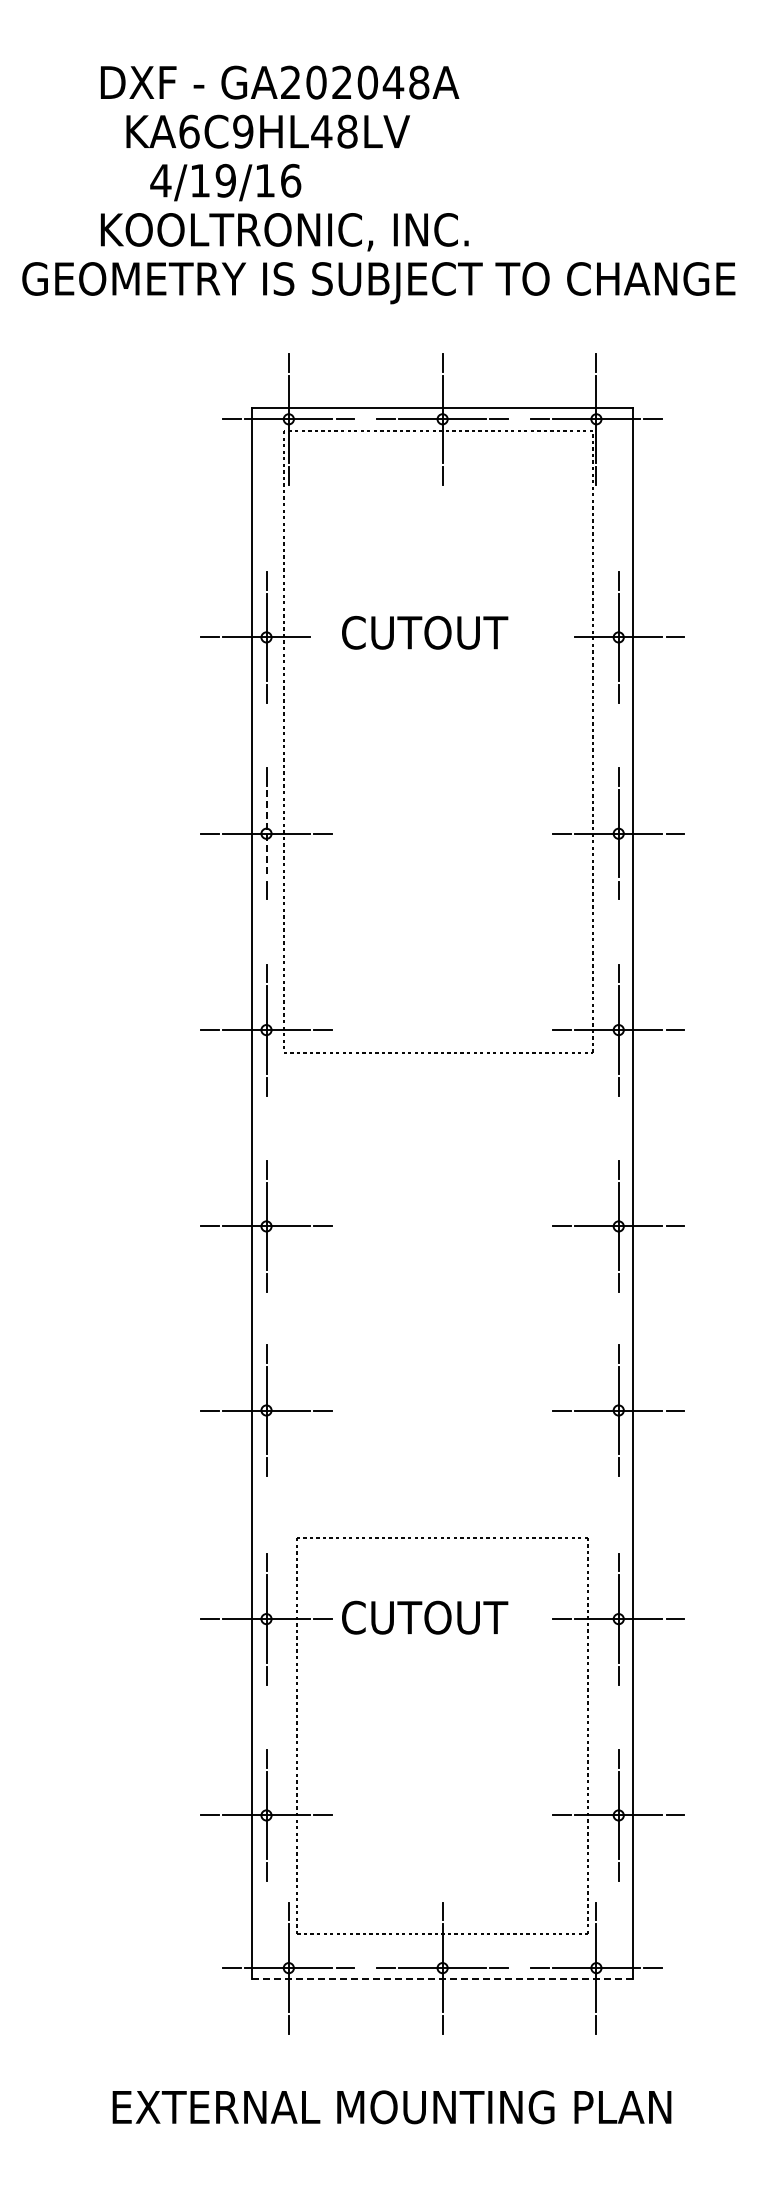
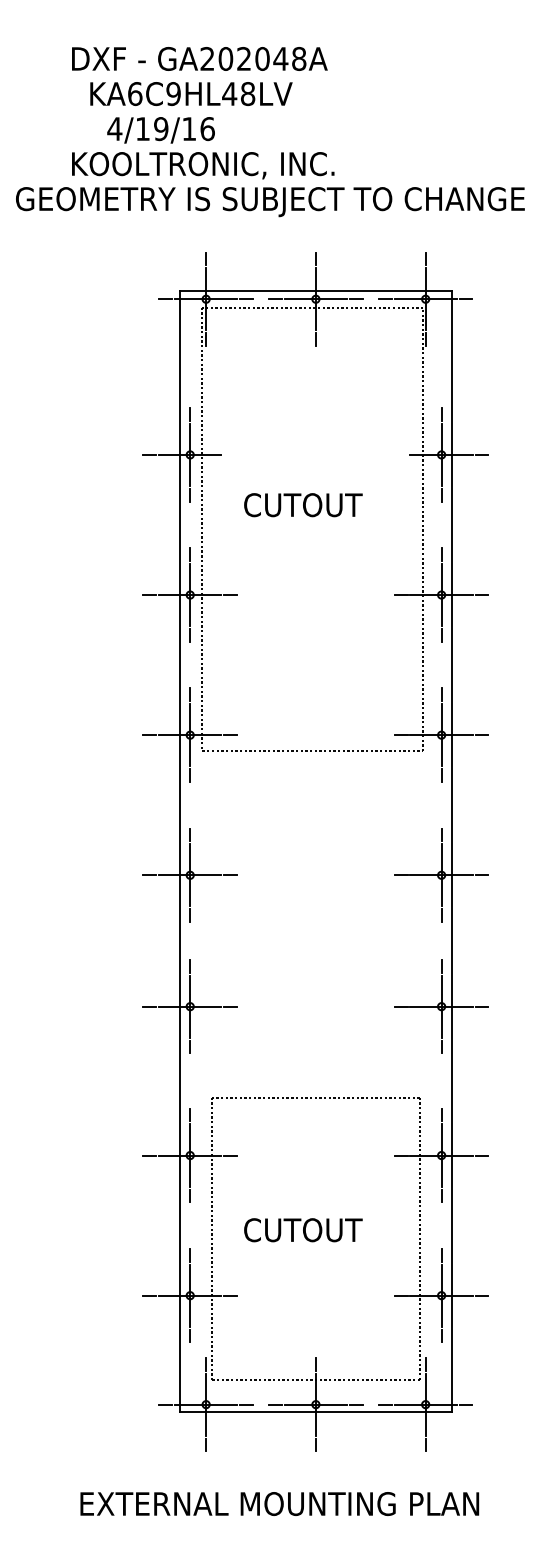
text: (425, 632) -> (303, 504), moved
line: (266, 833) -> (190, 594), dashed -> solid
text: (425, 1617) -> (303, 1230), moved
line: (443, 1979) -> (316, 1412), dashed -> solid

